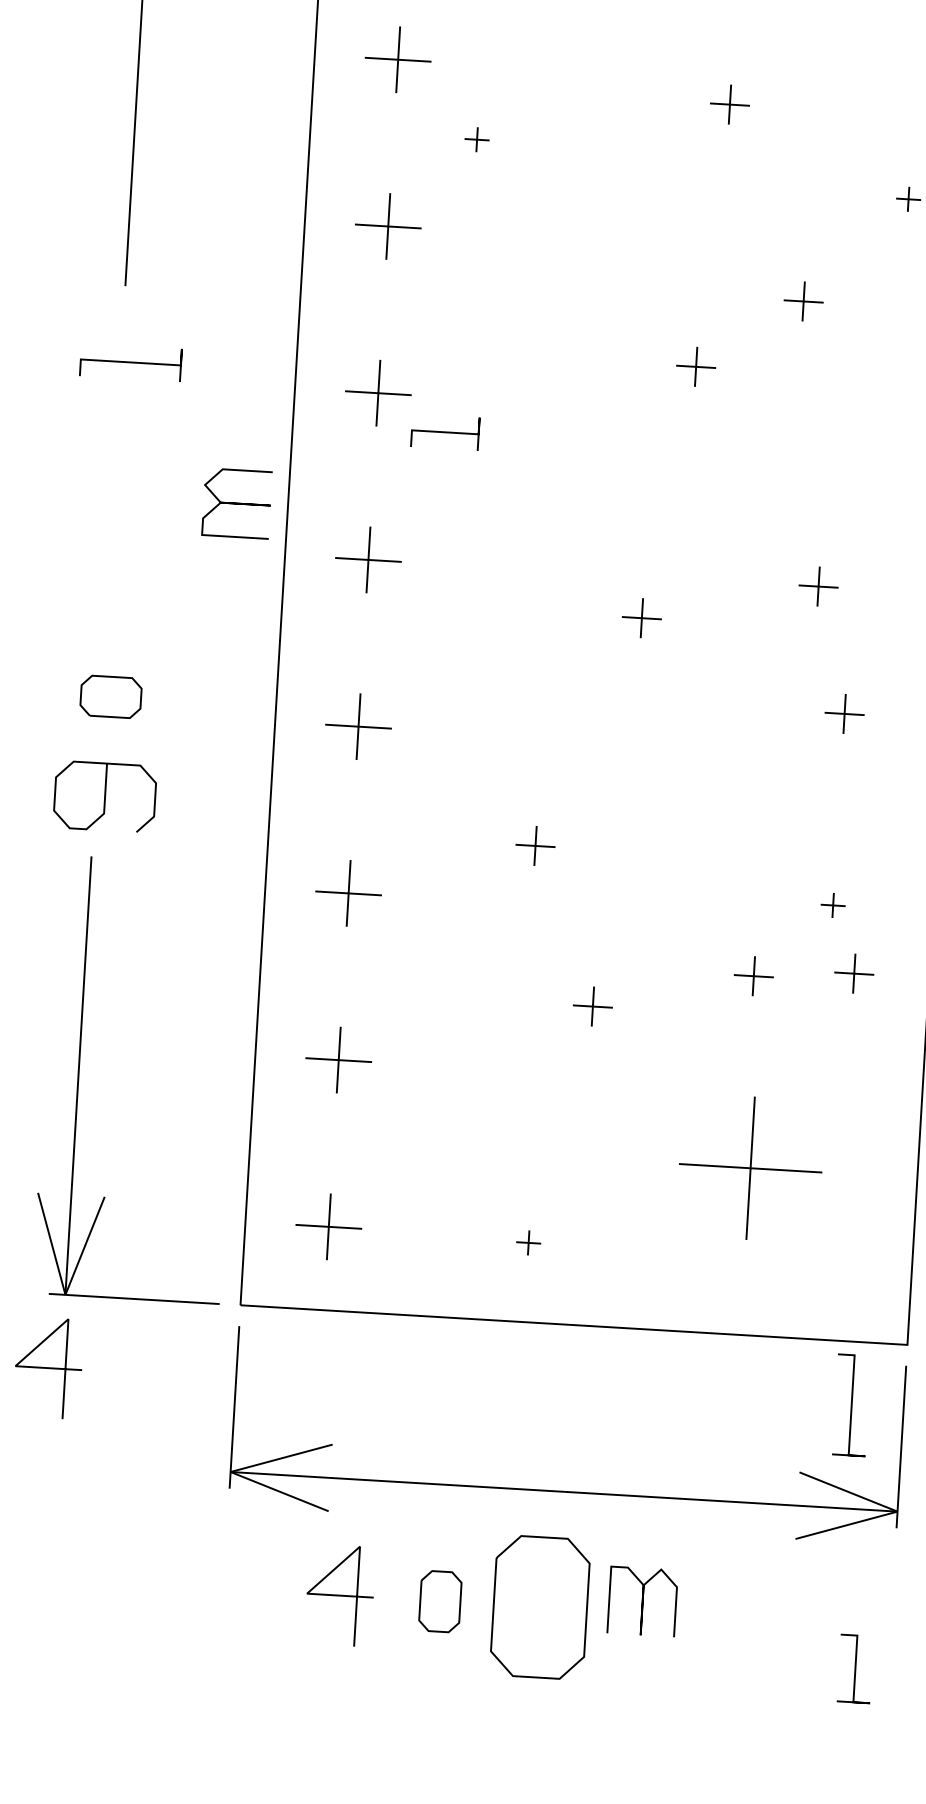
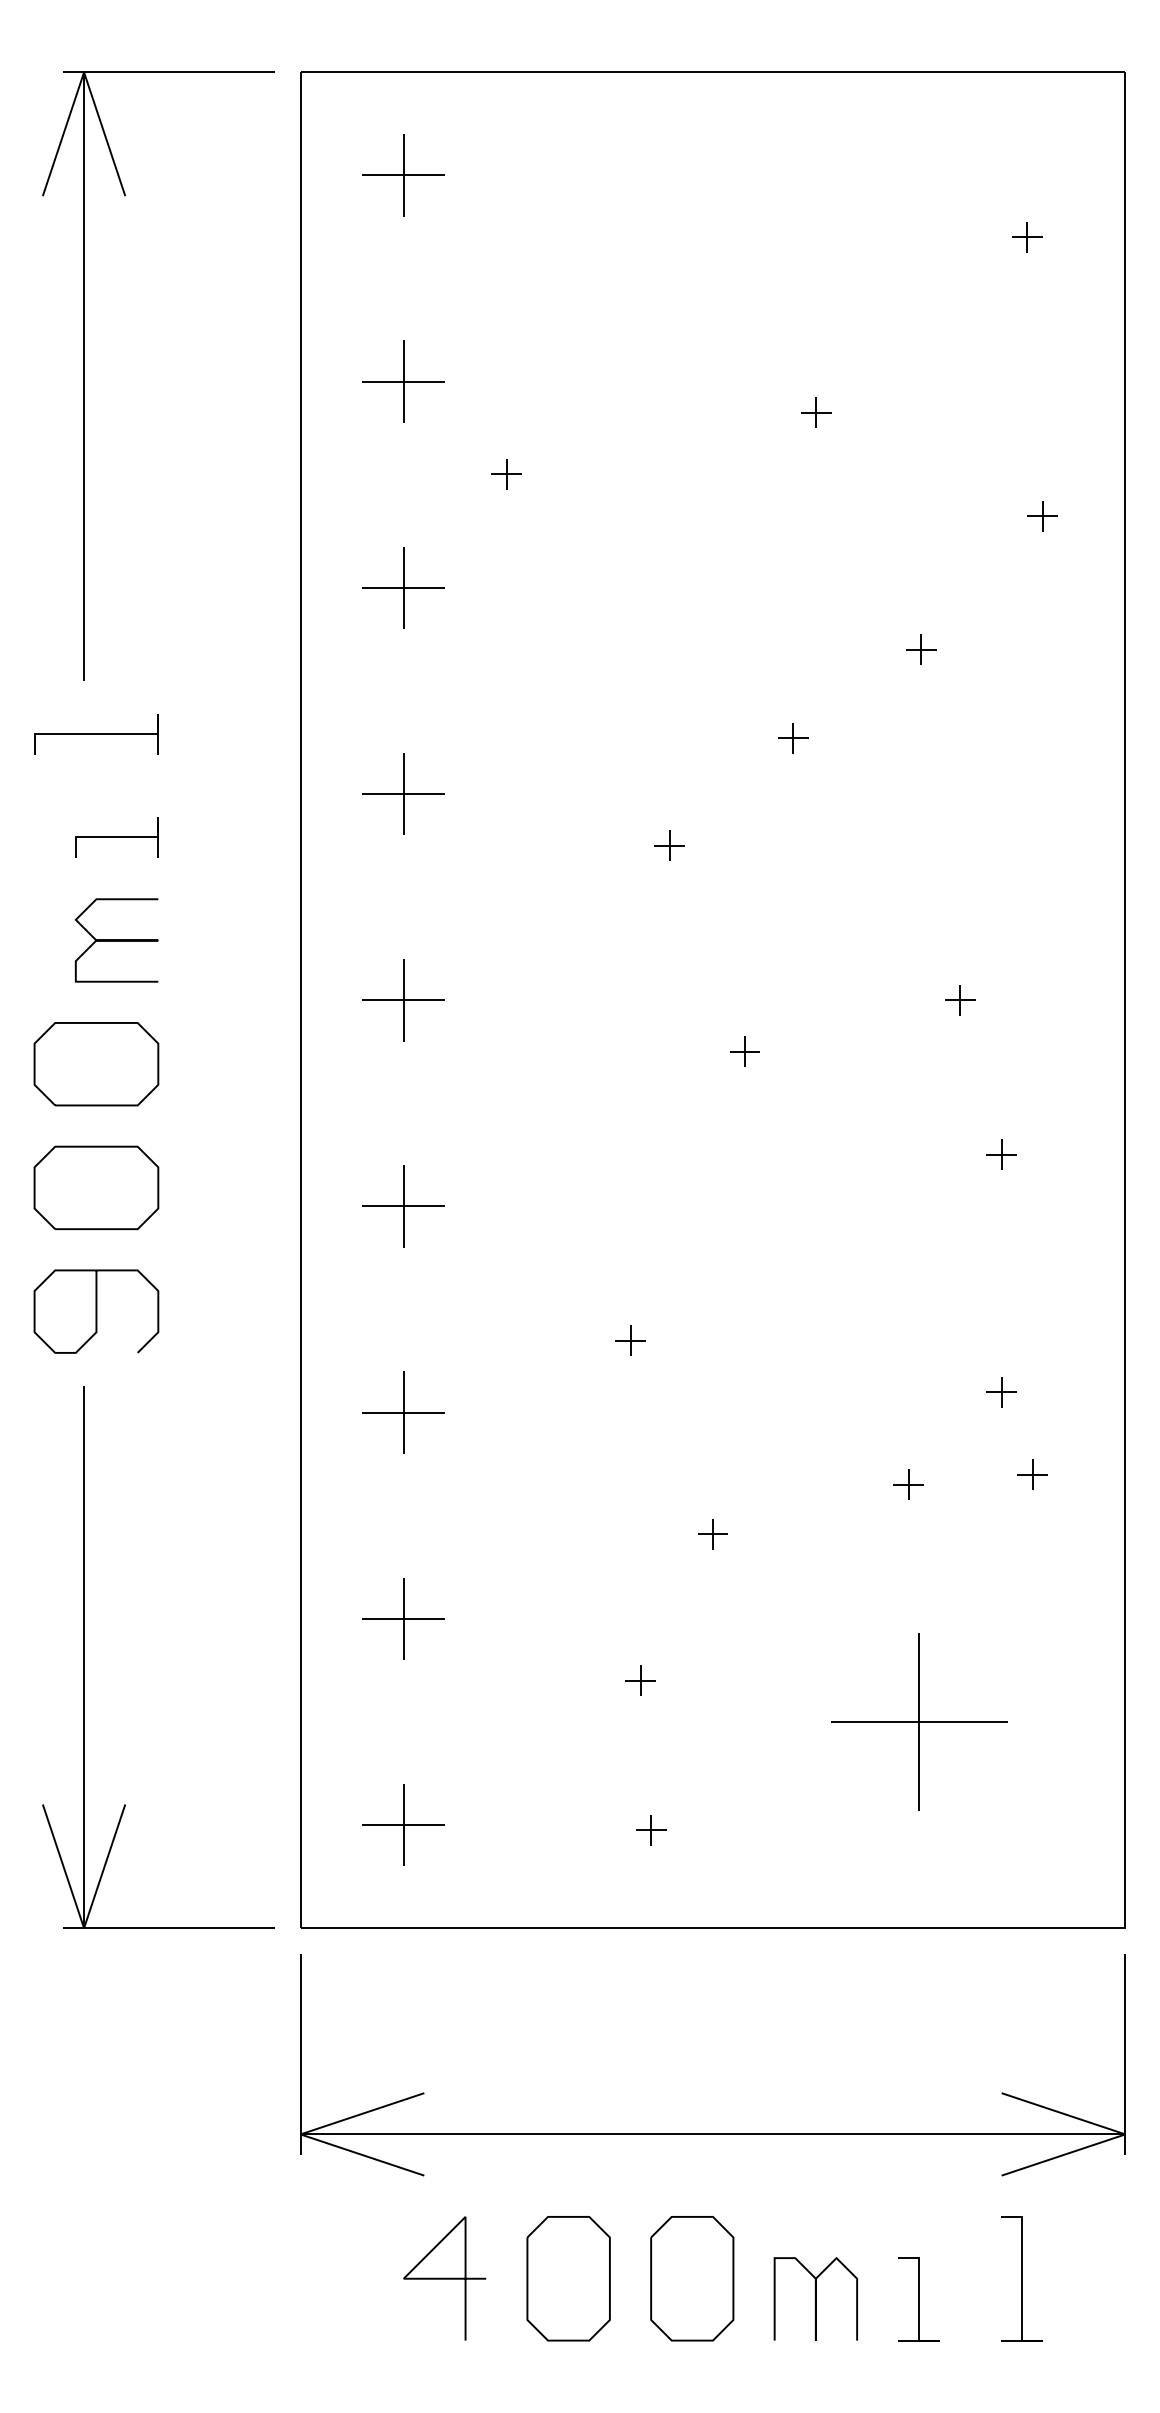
part: (730, 104) -> (816, 412), size x0.62
part: (804, 301) -> (921, 649), size x0.62
line: (130, 362) -> (96, 734), moved
part: (696, 366) -> (793, 738), size x0.62
line: (444, 432) -> (116, 837), moved
part: (590, 447) -> (669, 845), added
curve: (236, 503) -> (116, 940), moved
part: (818, 586) -> (960, 1000), size x0.62
part: (117, 597) -> (96, 1064), added
part: (641, 617) -> (744, 1051), size x0.62
part: (111, 696) -> (96, 1187), size x1.67
part: (844, 713) -> (1001, 1154), size x0.62
part: (535, 845) -> (630, 1340), size x0.62
part: (854, 973) -> (1032, 1474), size x0.62
part: (753, 975) -> (908, 1484), size x0.62
part: (592, 1006) -> (712, 1534), size x0.62
part: (527, 1121) -> (640, 1680), added
line: (48, 1367) -> (68, 2019), removed
line: (851, 1405) -> (1021, 2278), moved
part: (440, 1601) -> (568, 2278), size x1.67
curve: (642, 1601) -> (815, 2298), moved
part: (540, 1607) -> (692, 2278), size x0.71
line: (855, 1669) -> (918, 2299), moved

